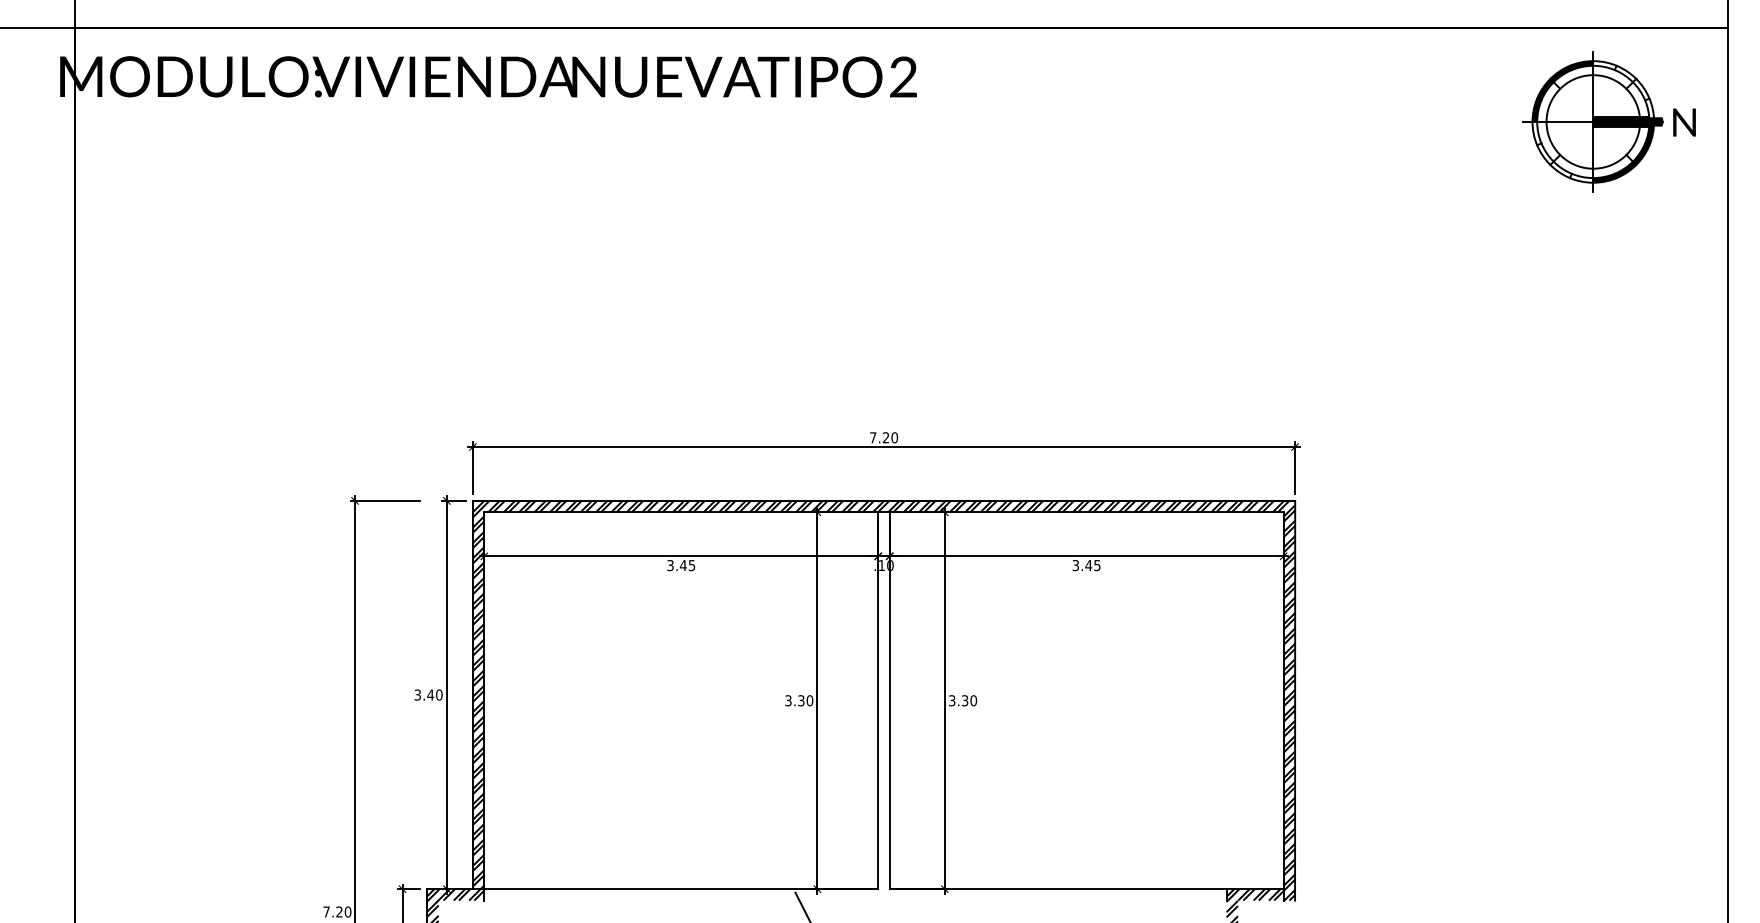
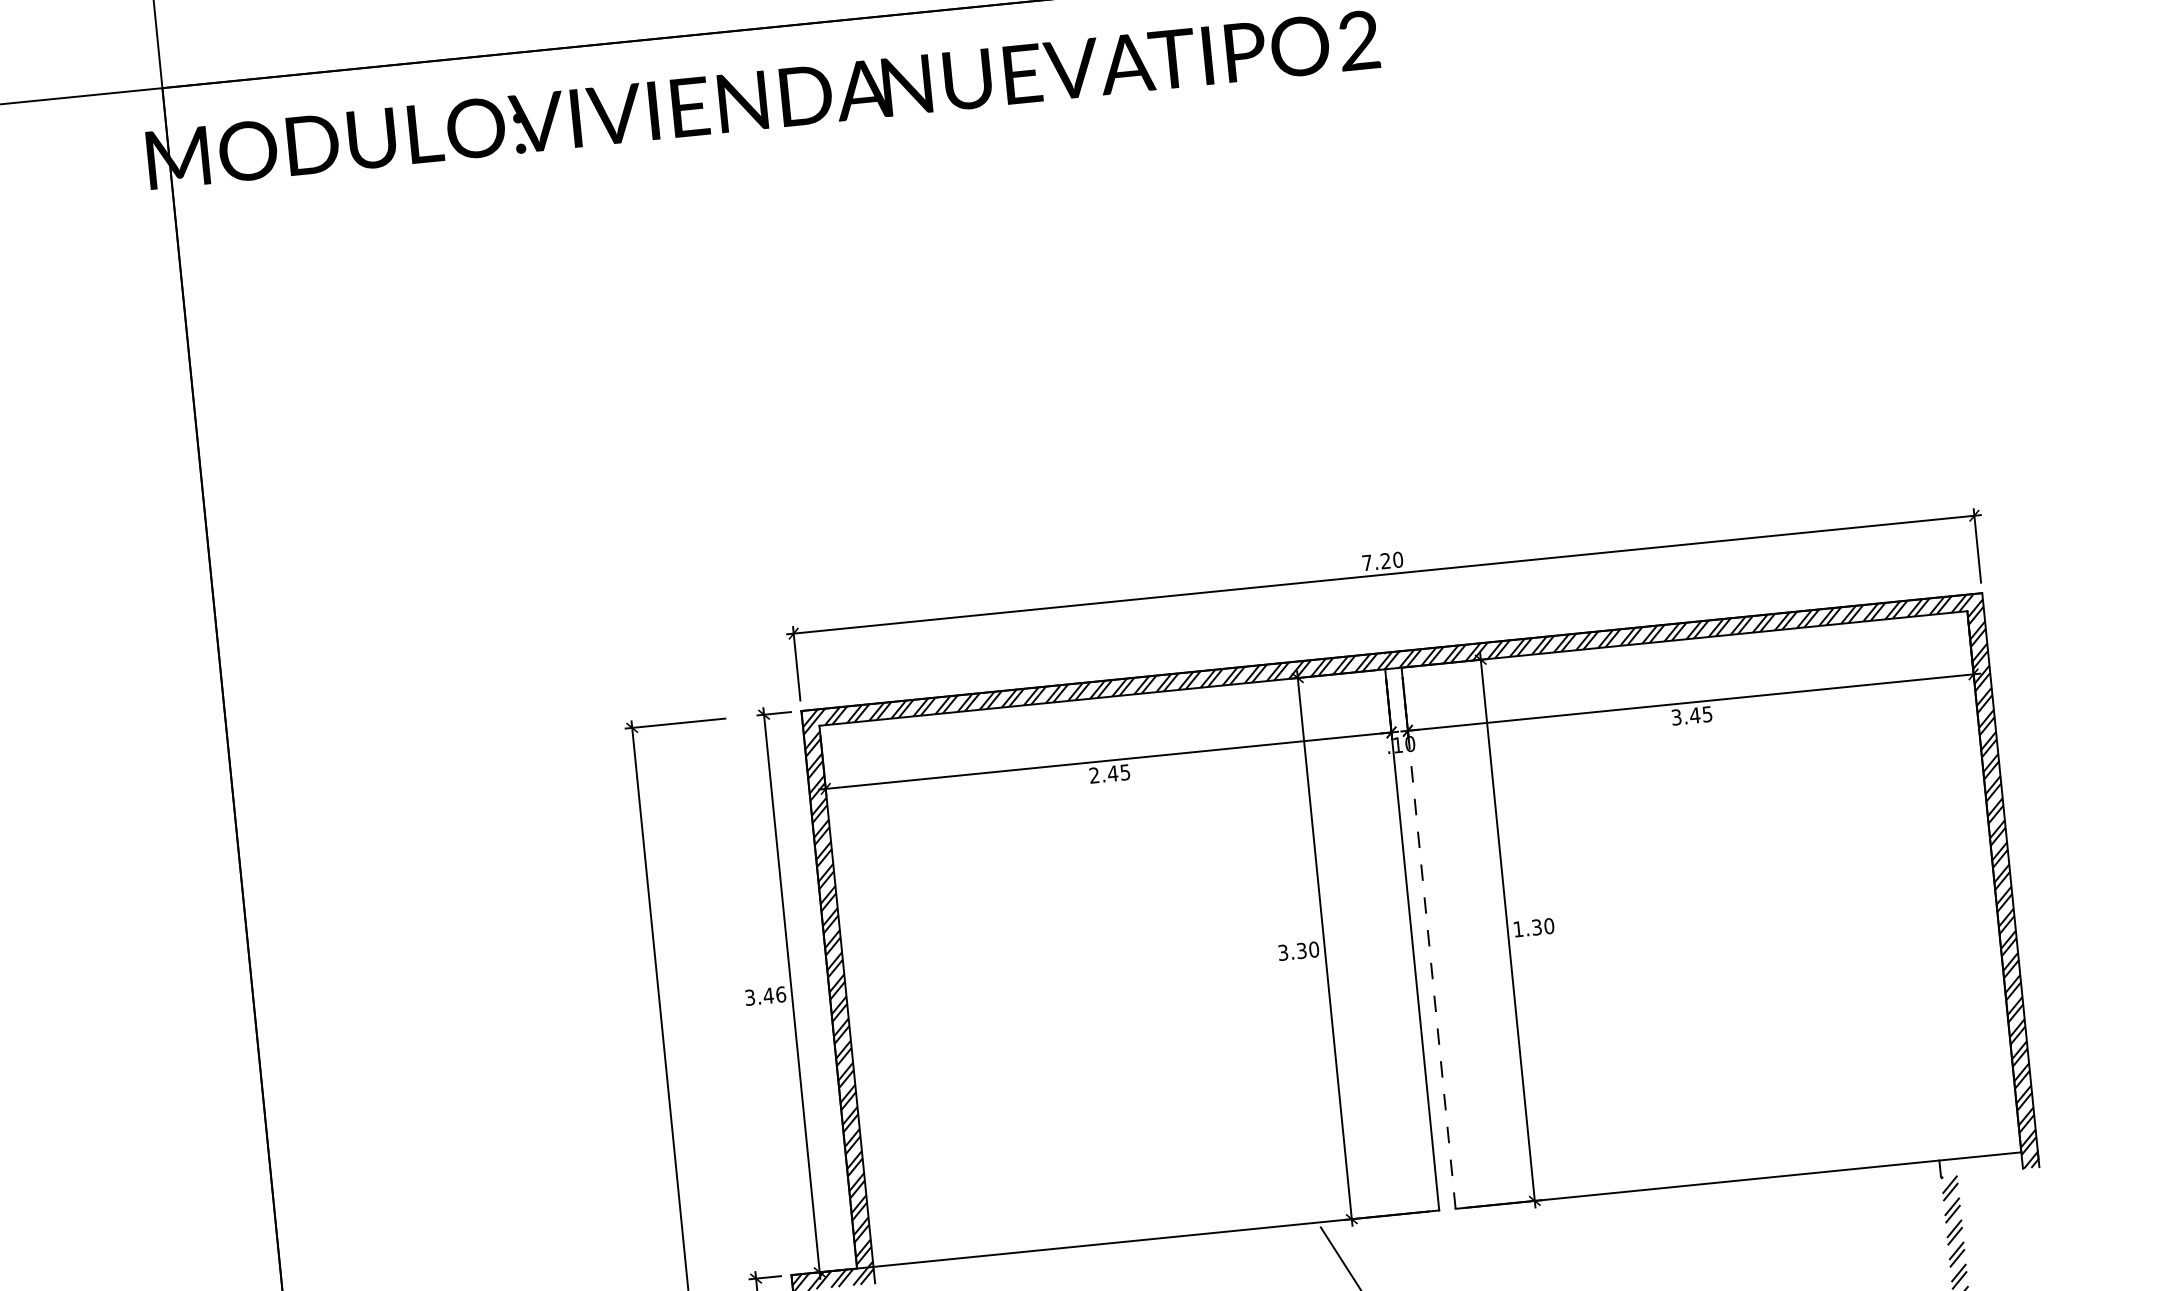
text: (670, 565) -> (1094, 775), 3.45 -> 2.45
text: (439, 694) -> (781, 993), 3.40 -> 3.46
text: (952, 700) -> (1518, 928), 3.30 -> 1.30
line: (889, 701) -> (1428, 939), solid -> dashed
hatch: (1254, 894) -> (1980, 1164), removed

